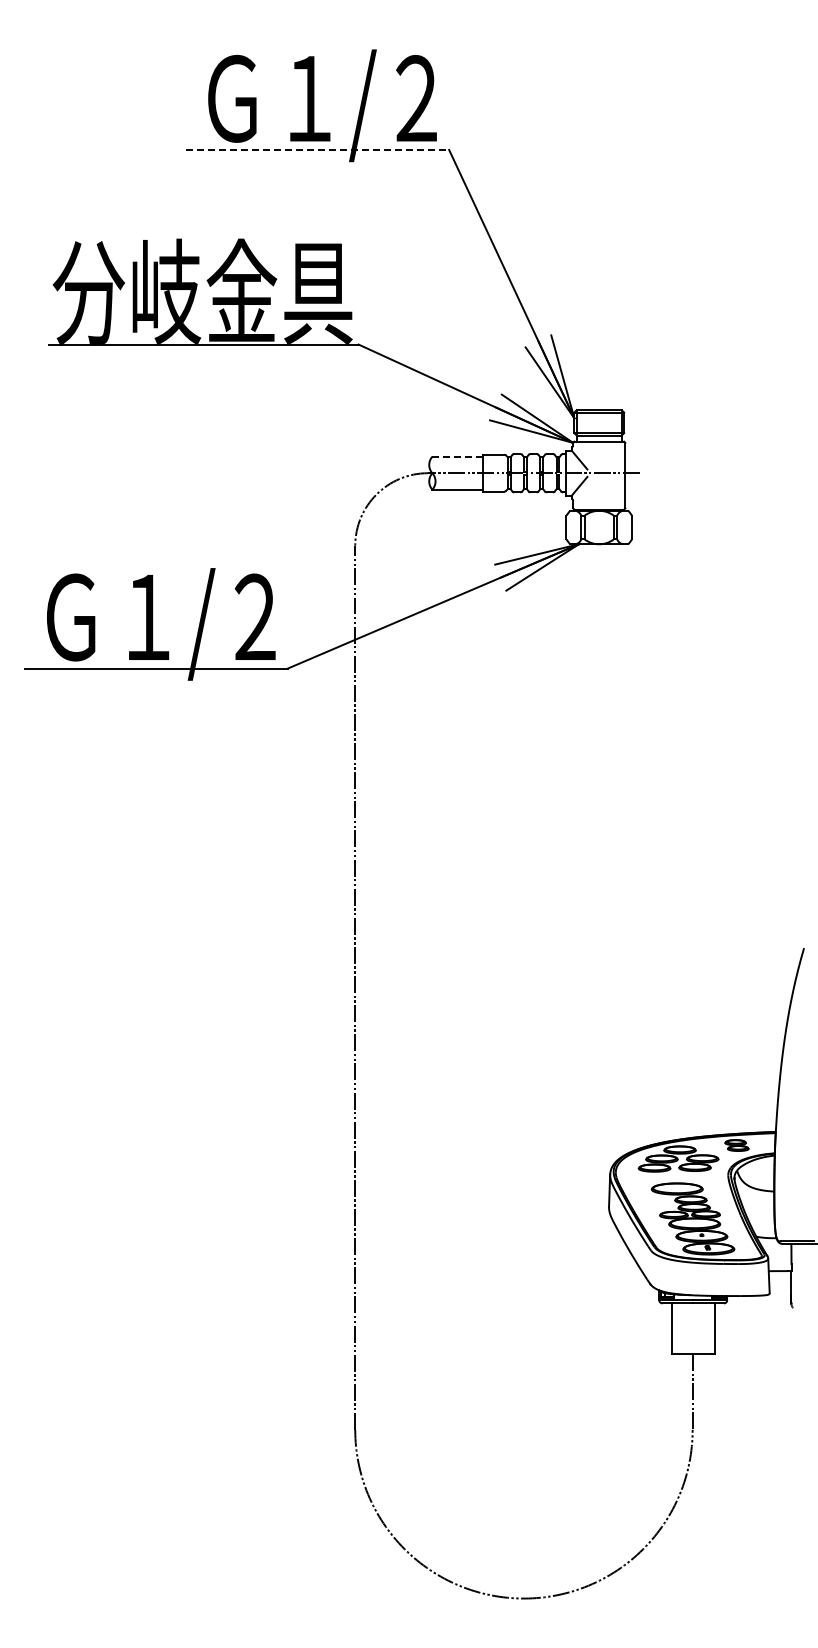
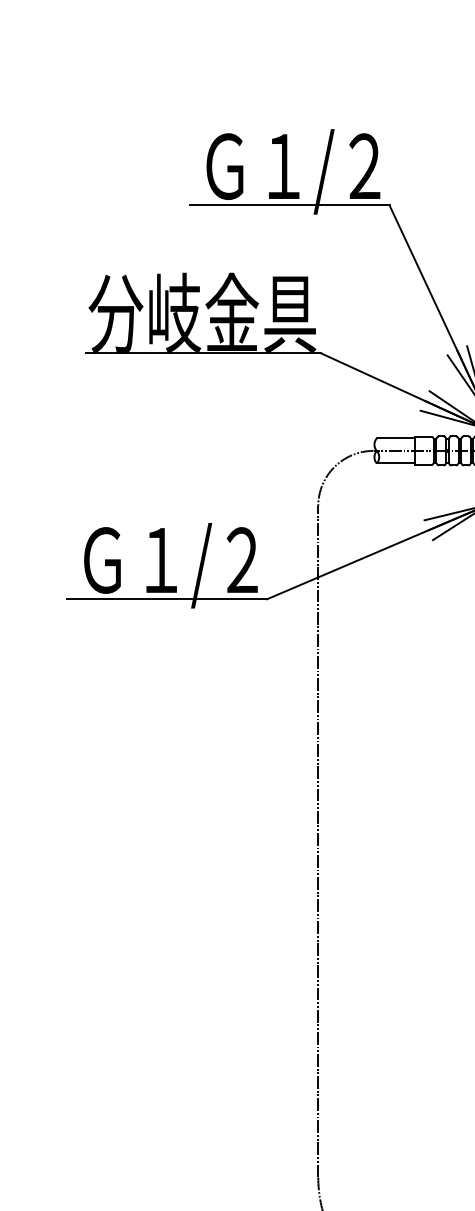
line: (317, 149) -> (289, 205), dashed -> solid
line: (457, 456) -> (395, 438), dashed -> solid

